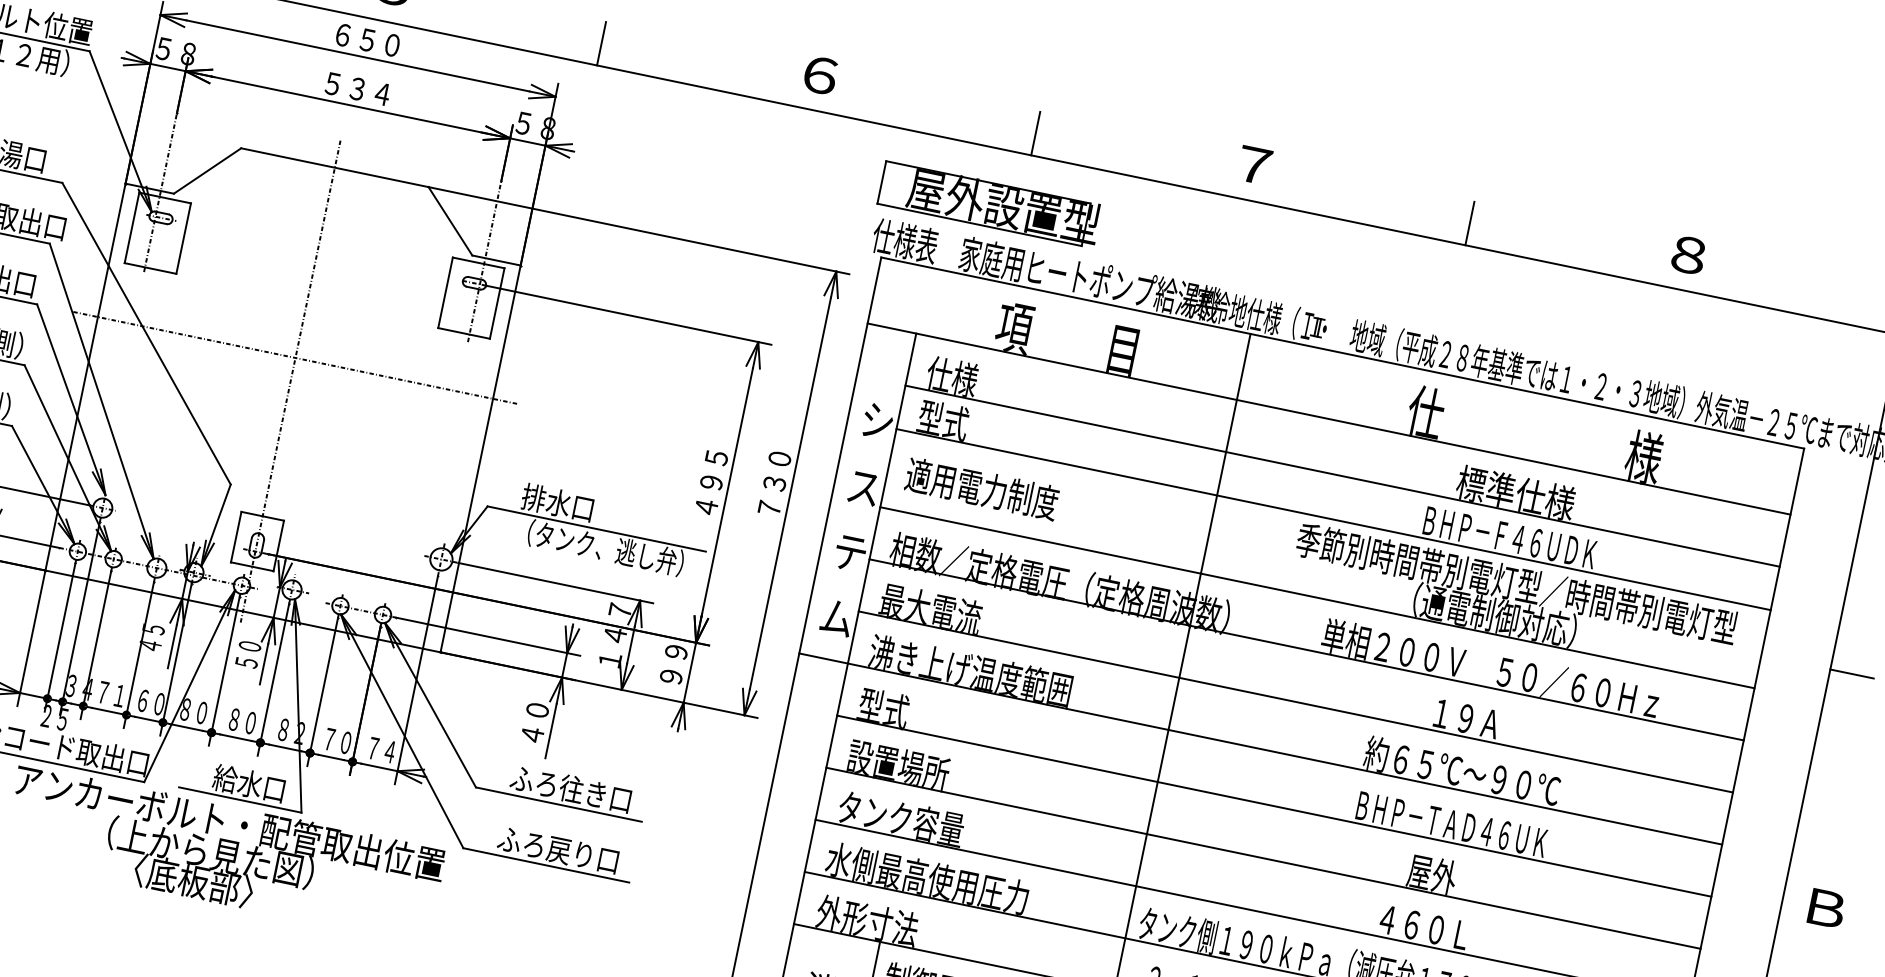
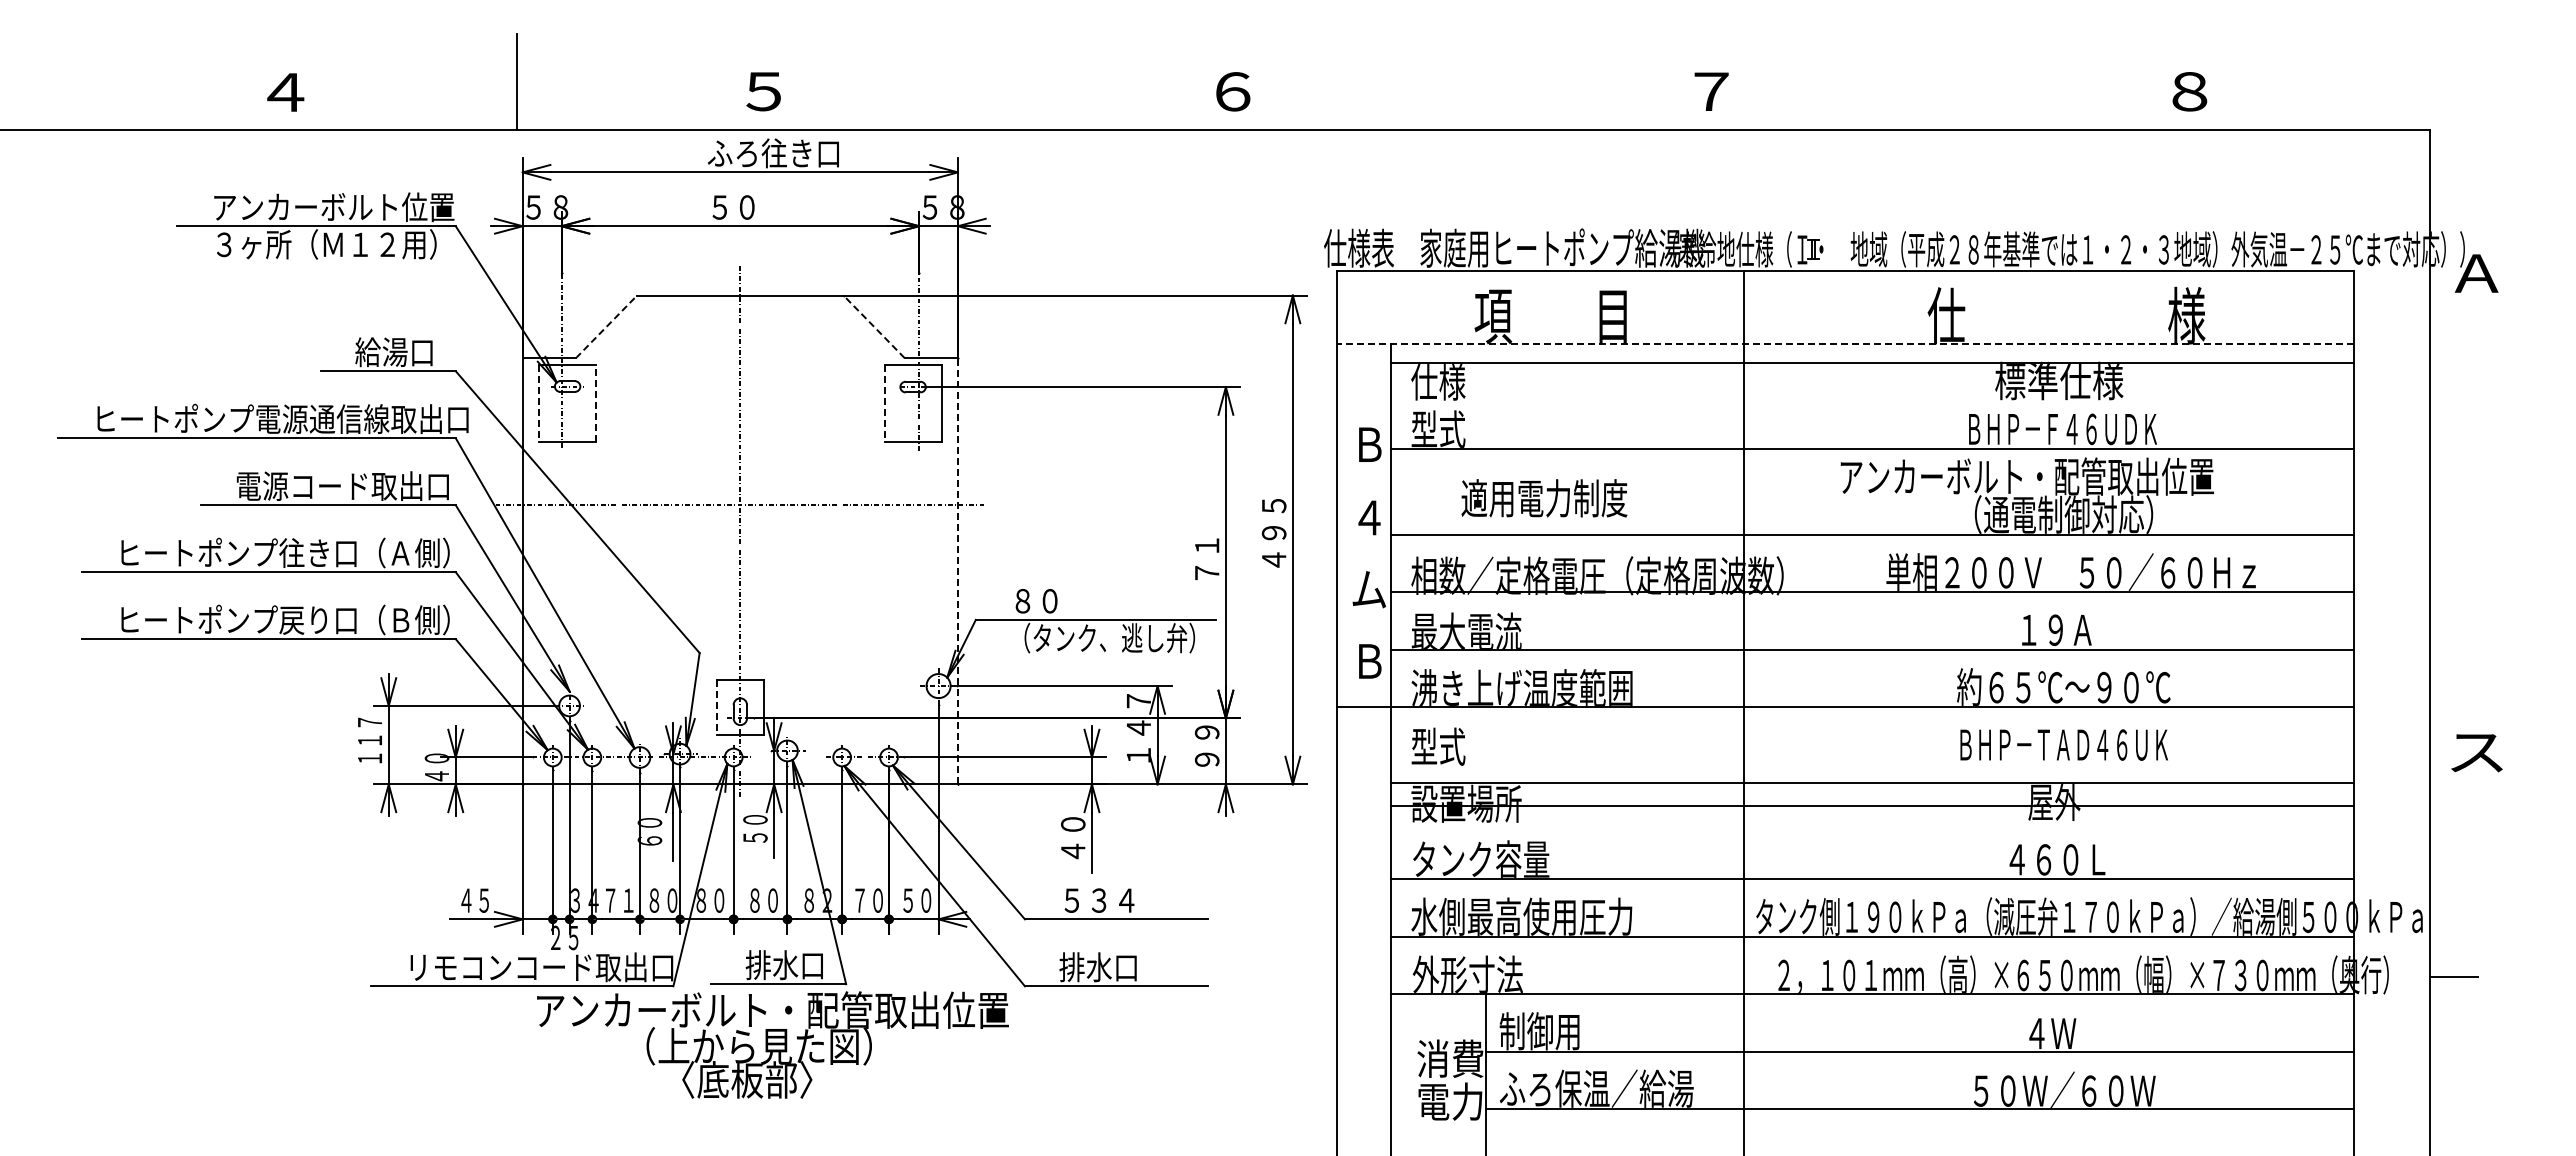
line: (601, 43) -> (994, 106), removed
text: (390, 44) -> (772, 153), ６５０ -> ふろ往き口
text: (369, 91) -> (760, 207), ５３４ -> ５０
line: (1035, 133) -> (1473, 106), removed
line: (207, 170) -> (606, 326), solid -> dashed
part: (990, 203) -> (1440, 190), removed
line: (450, 221) -> (874, 326), solid -> dashed
line: (1469, 223) -> (1951, 106), removed
line: (132, 227) -> (539, 403), solid -> dashed
line: (184, 238) -> (596, 403), solid -> dashed
line: (445, 292) -> (884, 403), solid -> dashed
line: (1328, 418) -> (1845, 343), solid -> dashed
text: (877, 421) -> (1369, 444), シ -> Ｂ
line: (481, 458) -> (958, 570), solid -> dashed
line: (1342, 475) -> (1872, 362), moved
text: (711, 482) -> (1206, 545), ４９５ -> ７１
text: (774, 483) -> (1273, 532), ７３０ -> ４９５
text: (863, 488) -> (1368, 518), ス -> ４
text: (982, 489) -> (1544, 498), moved
text: (557, 502) -> (1048, 600), 排水口 -> ８０
line: (235, 537) -> (716, 707), solid -> dashed
text: (850, 552) -> (1369, 589), テ -> ム
text: (1516, 583) -> (2079, 476), 季節別時間帯別電灯型／時間帯別電灯型 -> アンカーボルト・配管取出位置
text: (837, 618) -> (1369, 661), ム -> Ｂ
text: (151, 637) -> (649, 831), ４５ -> ６０
line: (1851, 673) -> (2453, 498), removed
text: (143, 700) -> (654, 900), ６０ -> ８０
text: (381, 750) -> (917, 900), ７４ -> ５０
text: (225, 779) -> (758, 965), 給水口 -> 排水口
text: (570, 789) -> (1125, 900), ふろ往き口 -> ５３４
line: (1274, 806) -> (1872, 805), moved
text: (558, 850) -> (1125, 967), ふろ戻り口 -> 排水口
line: (1263, 857) -> (1872, 782), moved
text: (1824, 908) -> (2476, 752), Ｂ -> ス

